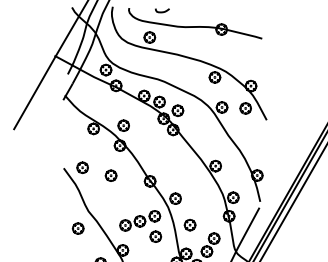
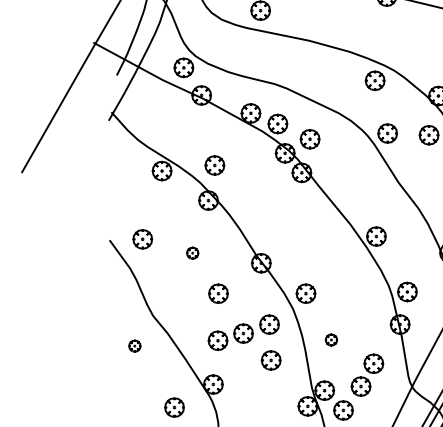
part: (110, 175) -> (191, 252), size x0.6
part: (125, 198) -> (218, 293), added
part: (189, 224) -> (330, 338), size x0.6
part: (77, 228) -> (133, 346), size x0.6

